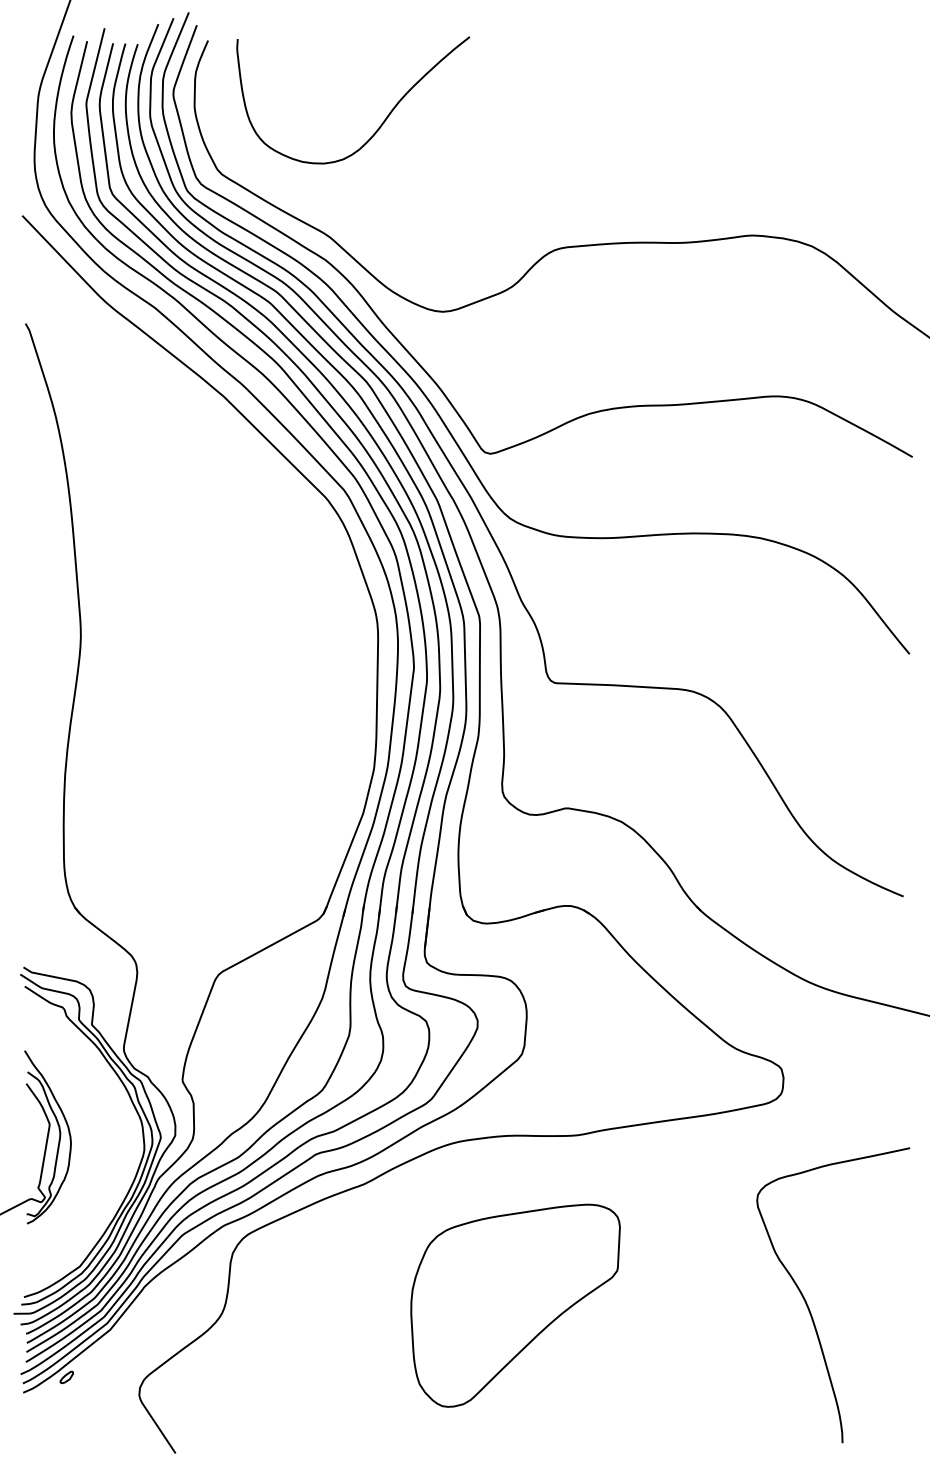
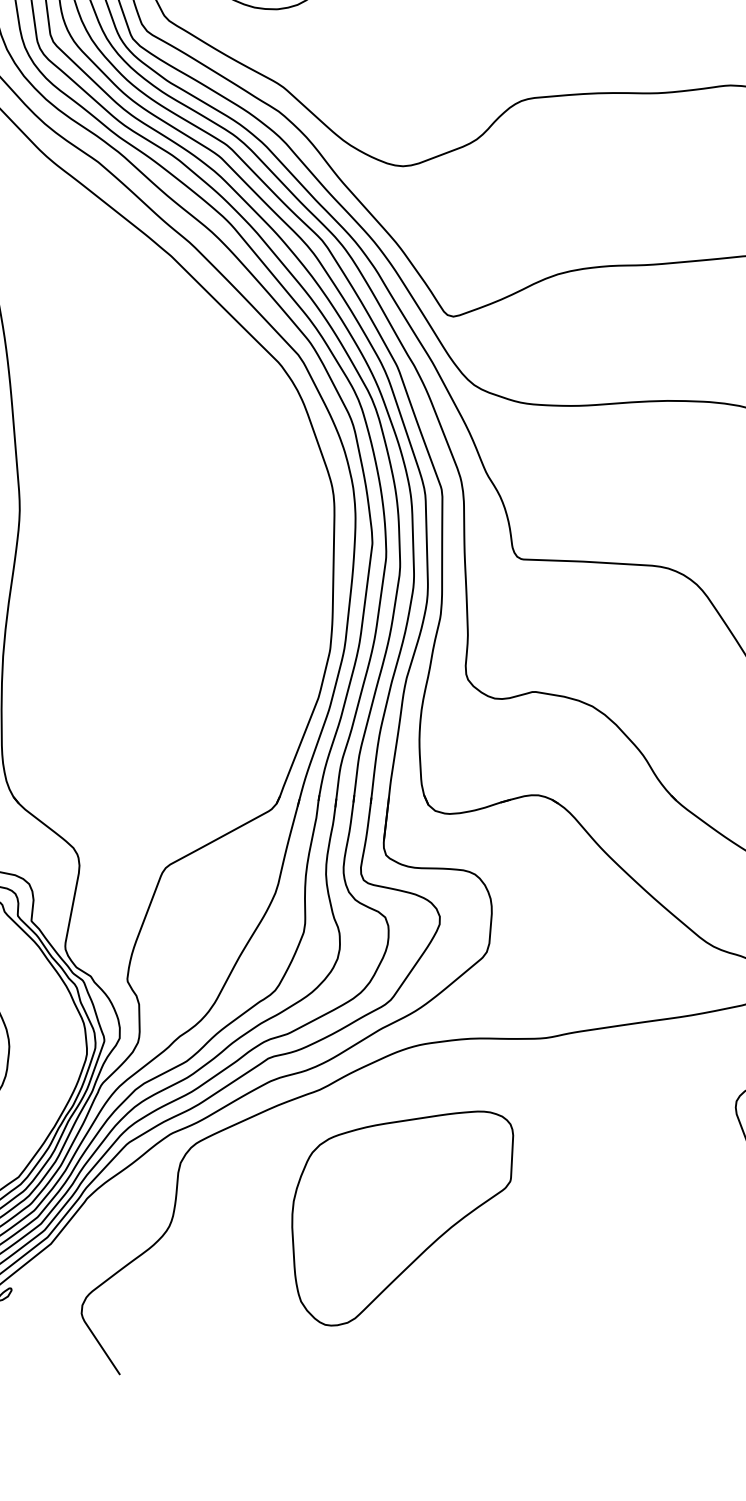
part: (515, 1305) -> (402, 1218), moved

